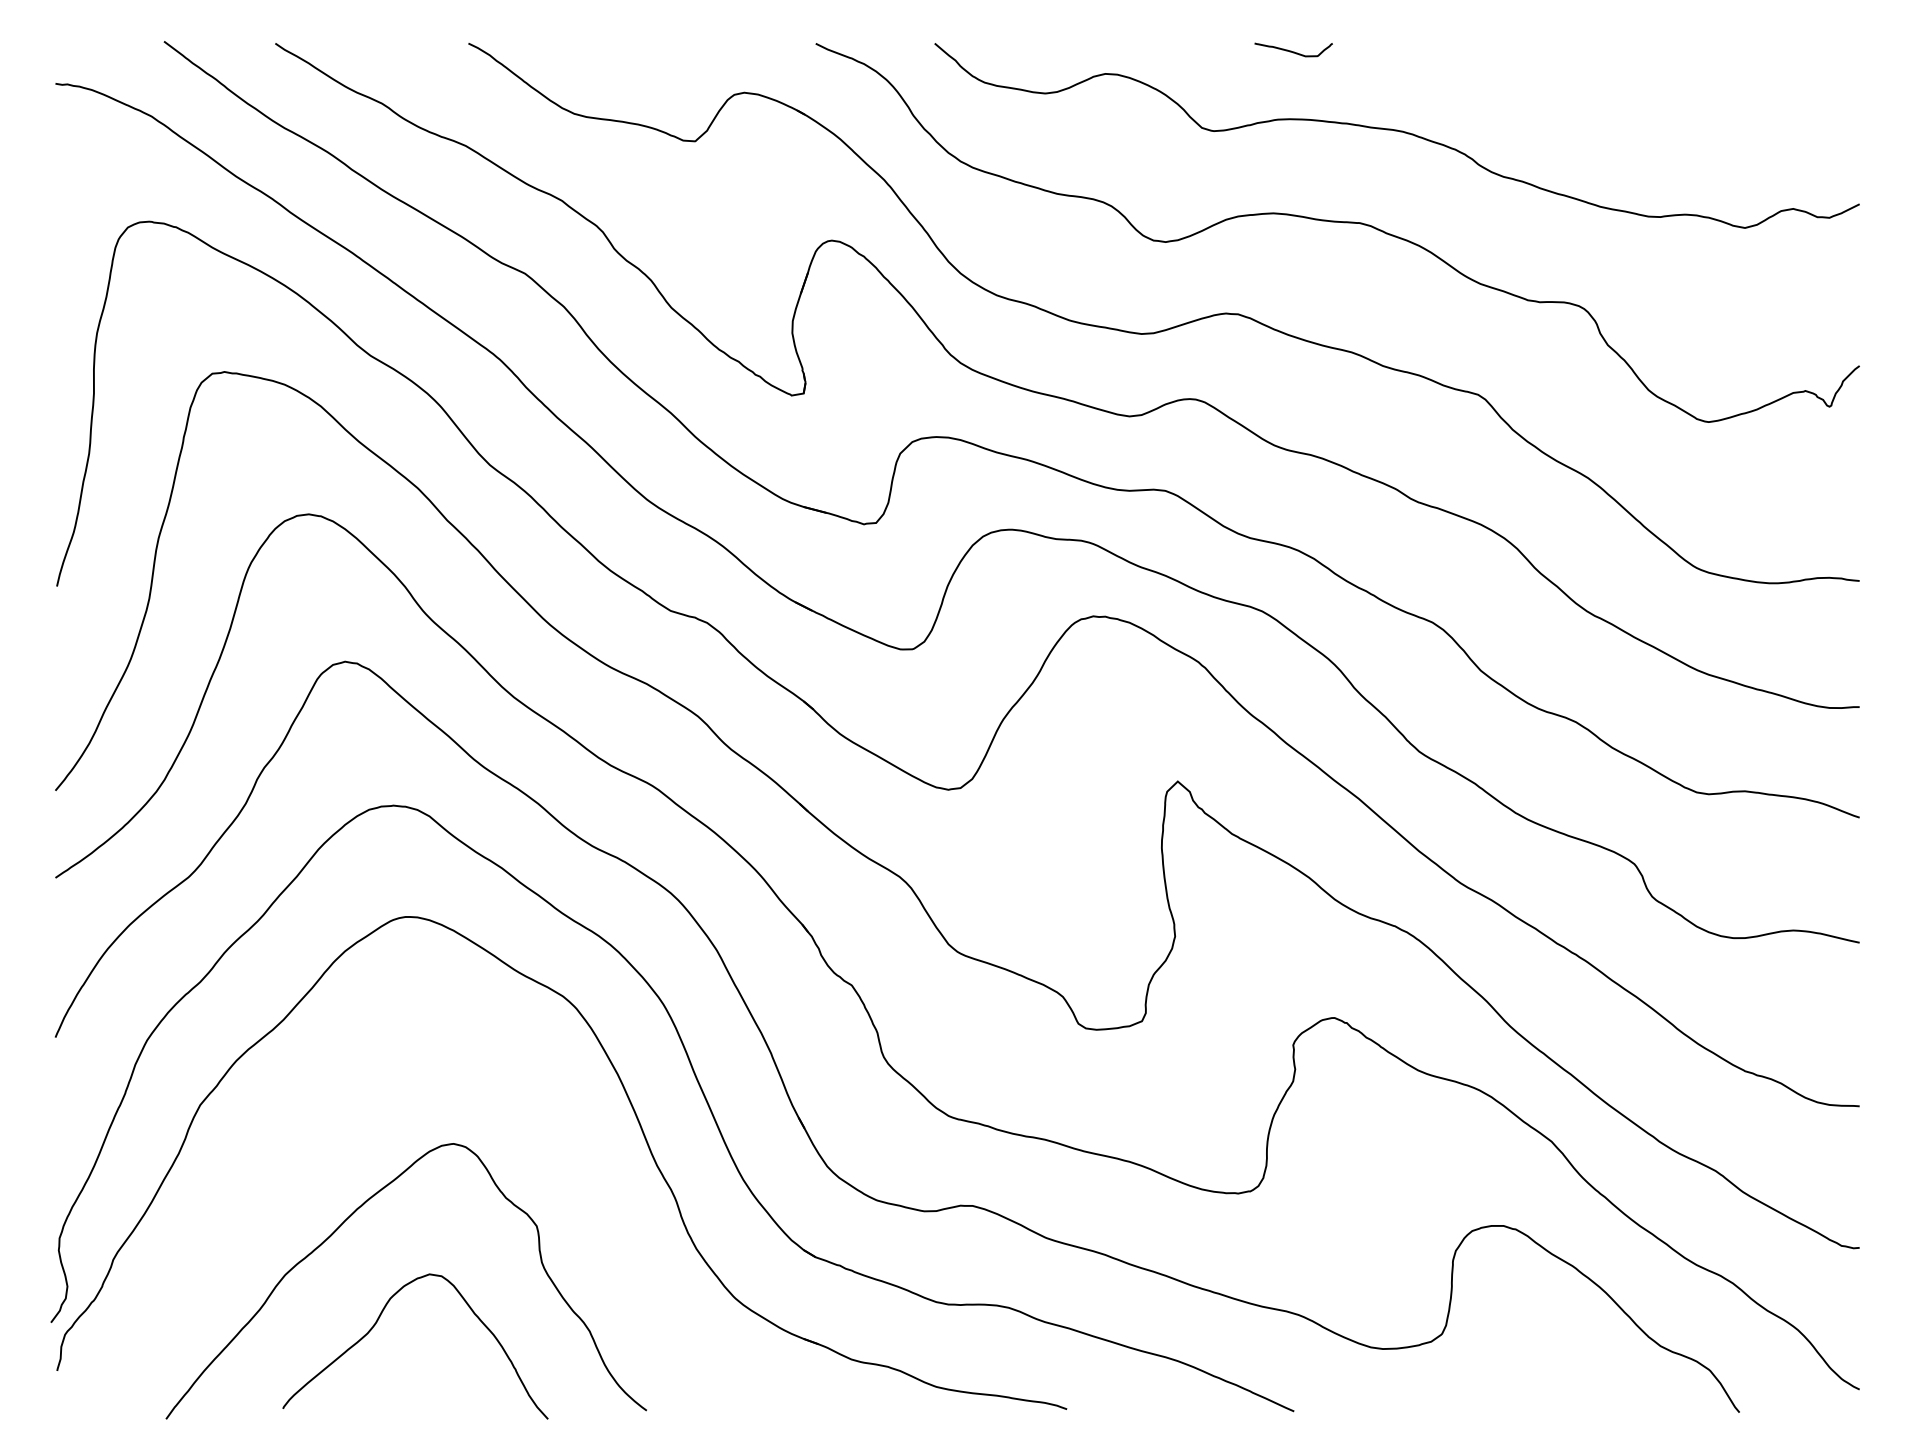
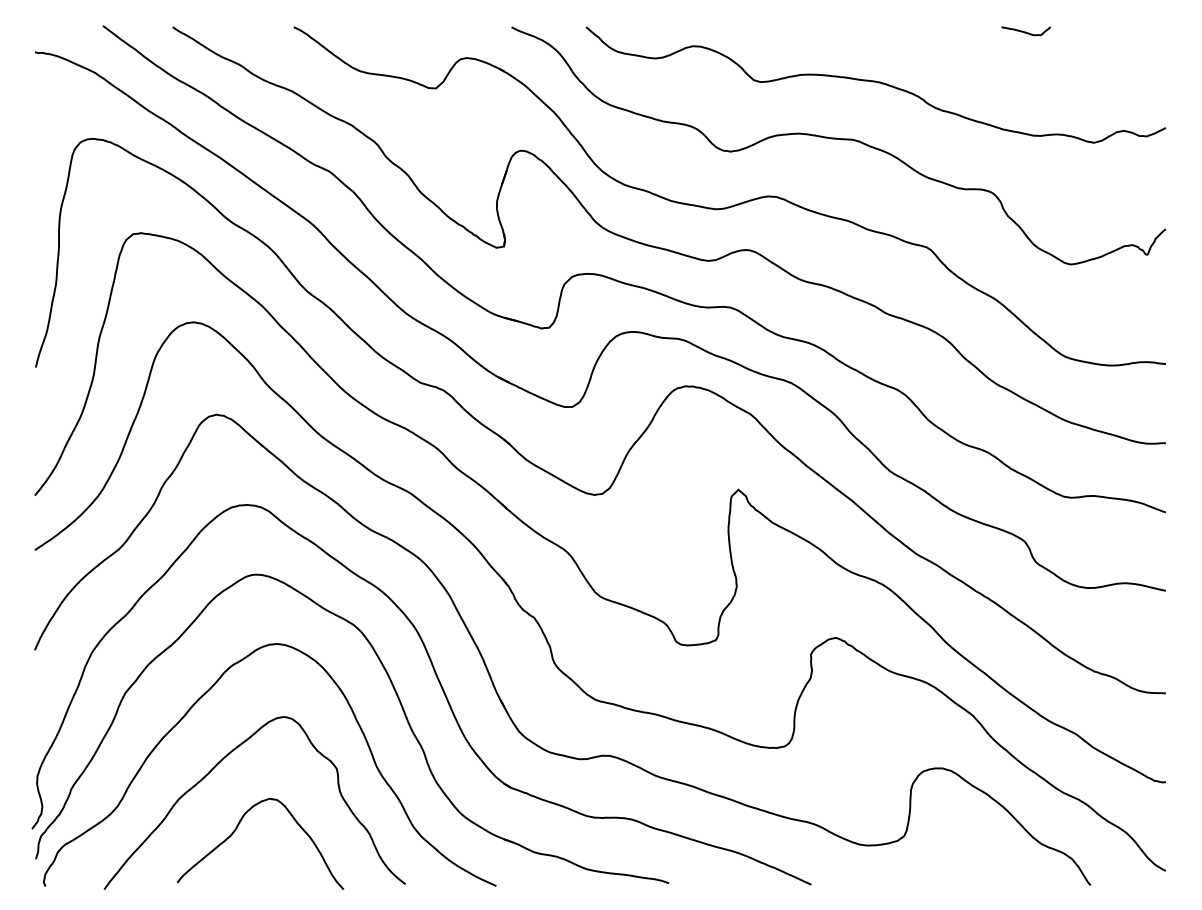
curve: (1292, 50) -> (1025, 31), moved
curve: (322, 1112) -> (202, 697), added

